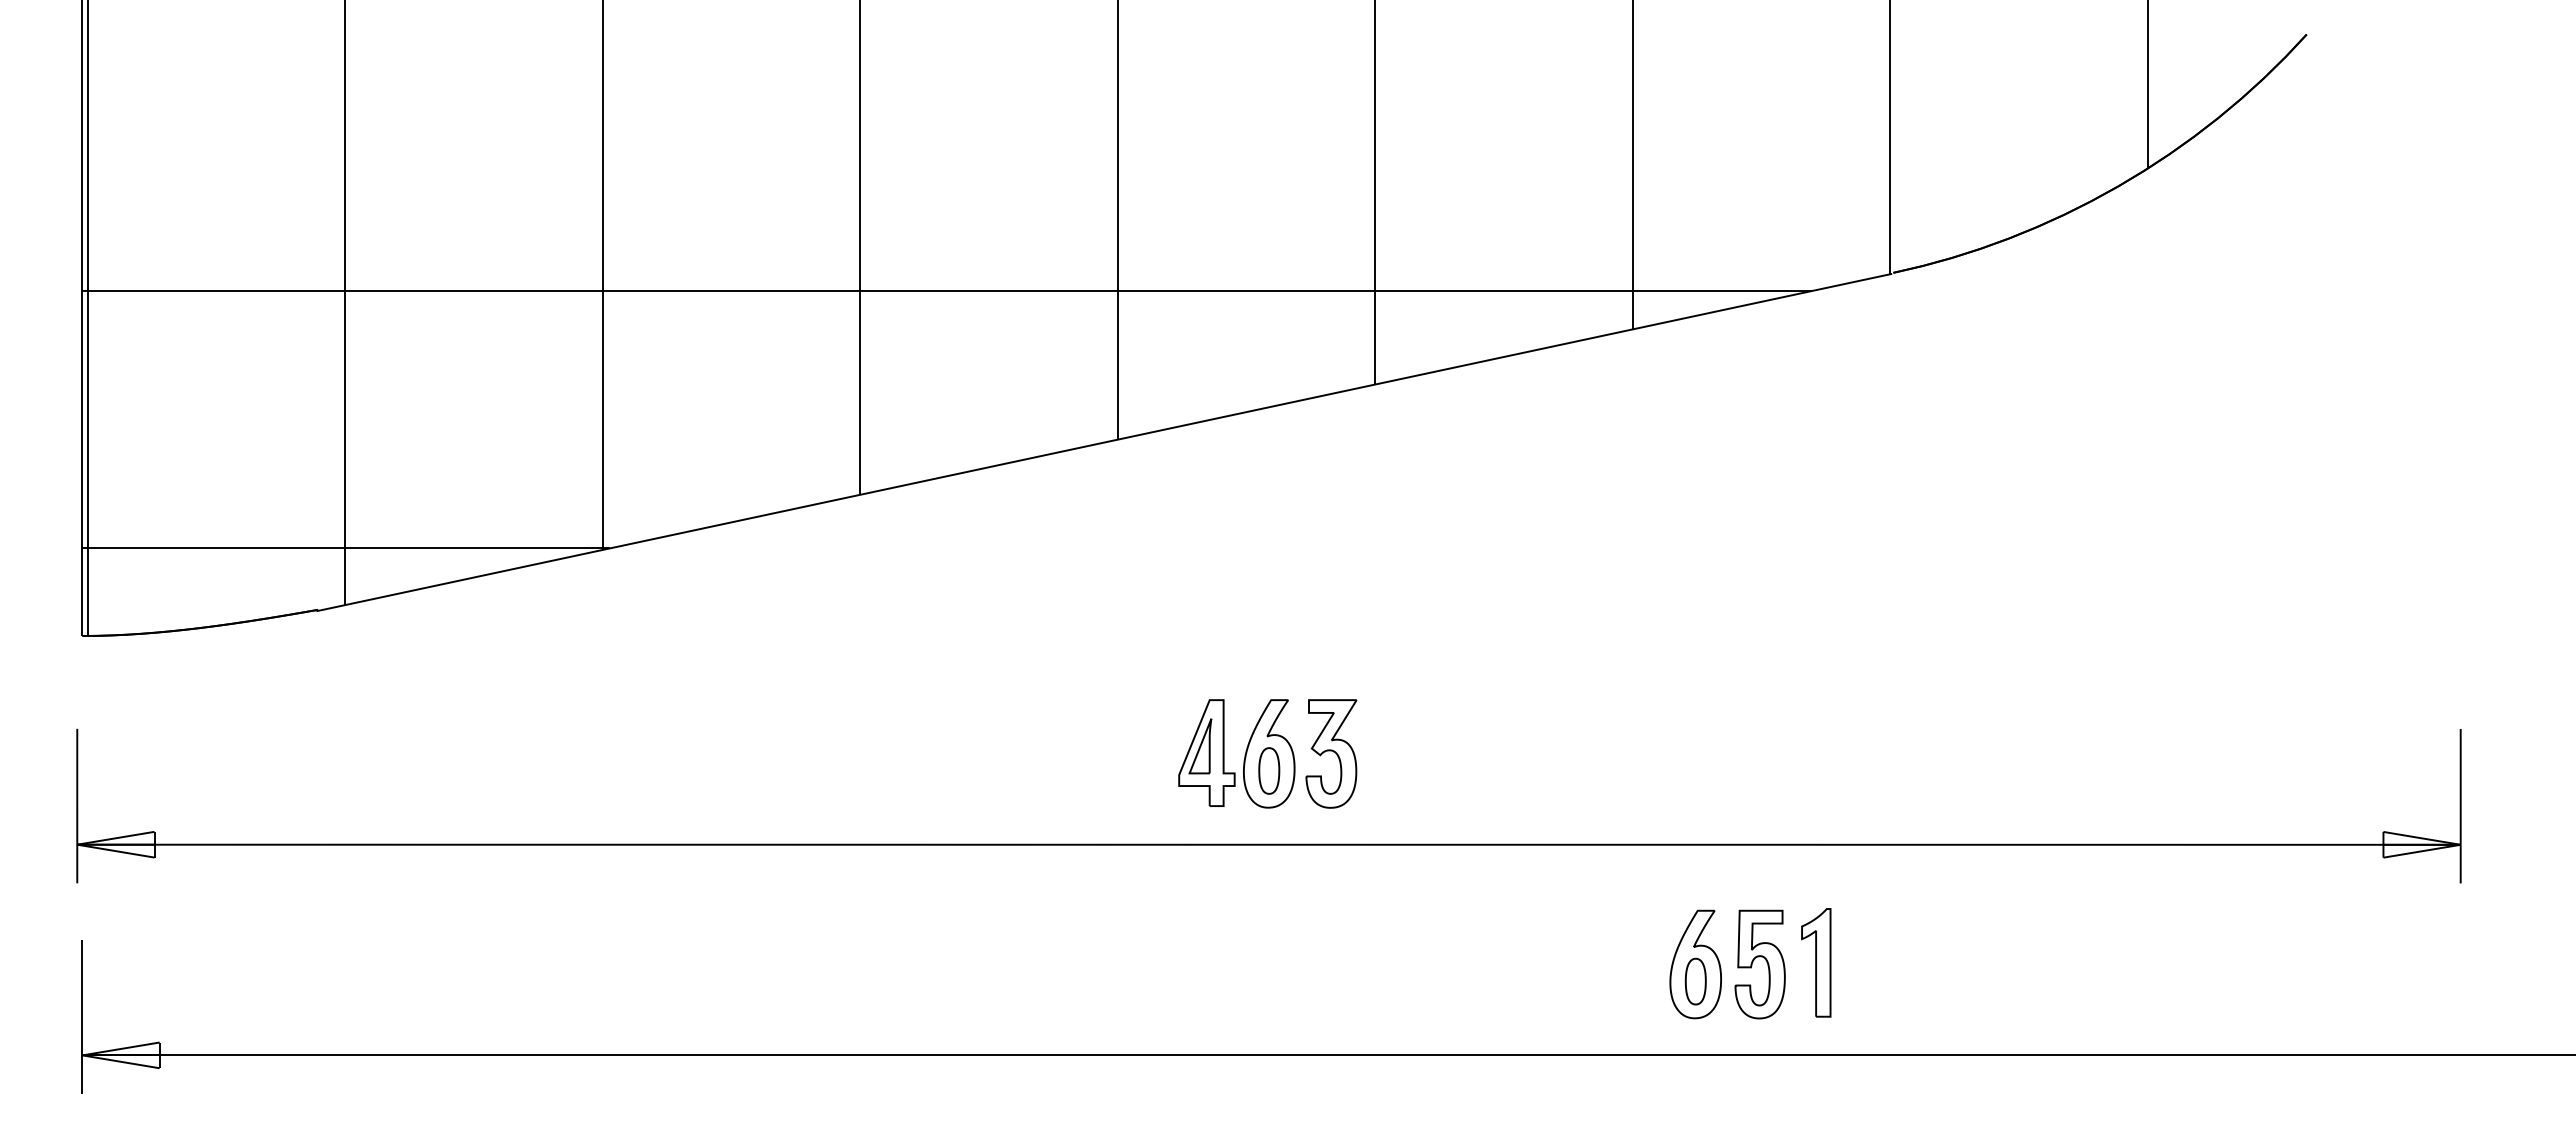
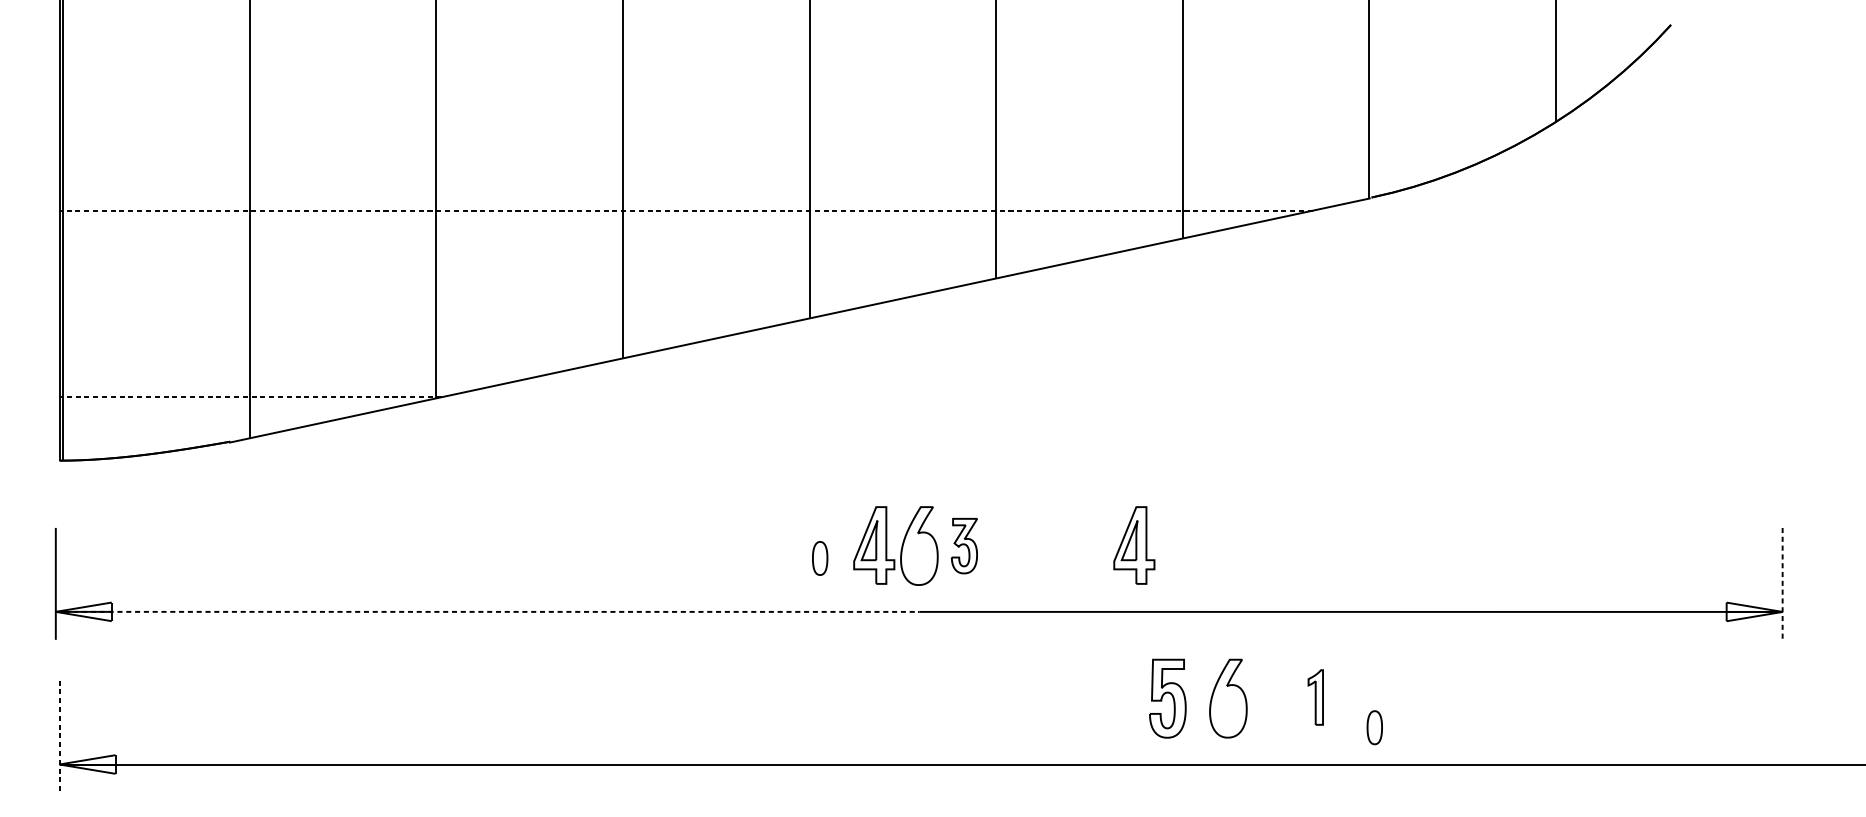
line: (947, 290) -> (686, 210), solid -> dashed
line: (346, 548) -> (250, 397), solid -> dashed
part: (1565, 752) -> (1134, 545), added
part: (1331, 753) -> (964, 545), size x0.7
part: (1269, 770) -> (820, 558), moved
line: (2460, 806) -> (1782, 584), solid -> dashed
line: (673, 844) -> (487, 611), solid -> dashed
part: (1753, 962) -> (1163, 697), moved
part: (1816, 962) -> (1315, 697), size x0.7
part: (1695, 981) -> (1374, 727), moved
line: (82, 1017) -> (59, 737), solid -> dashed

